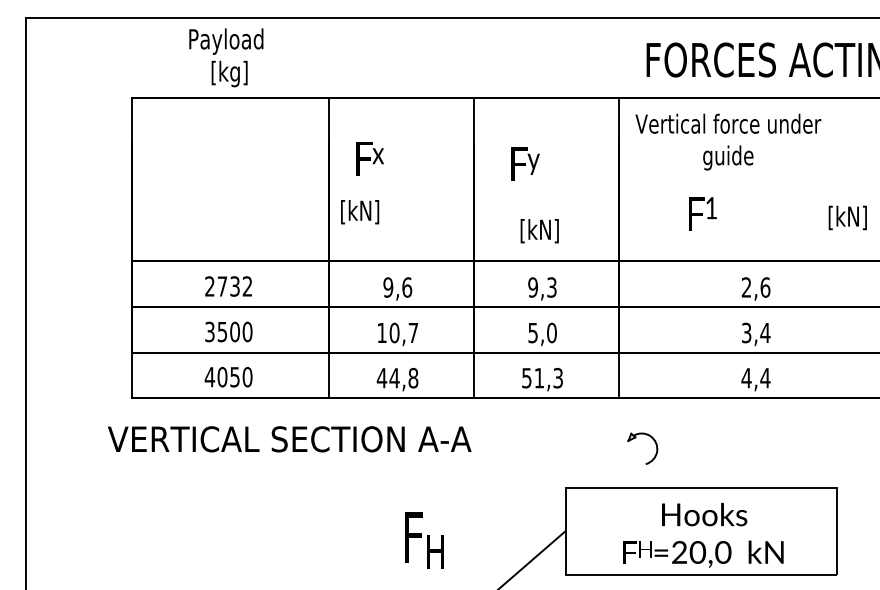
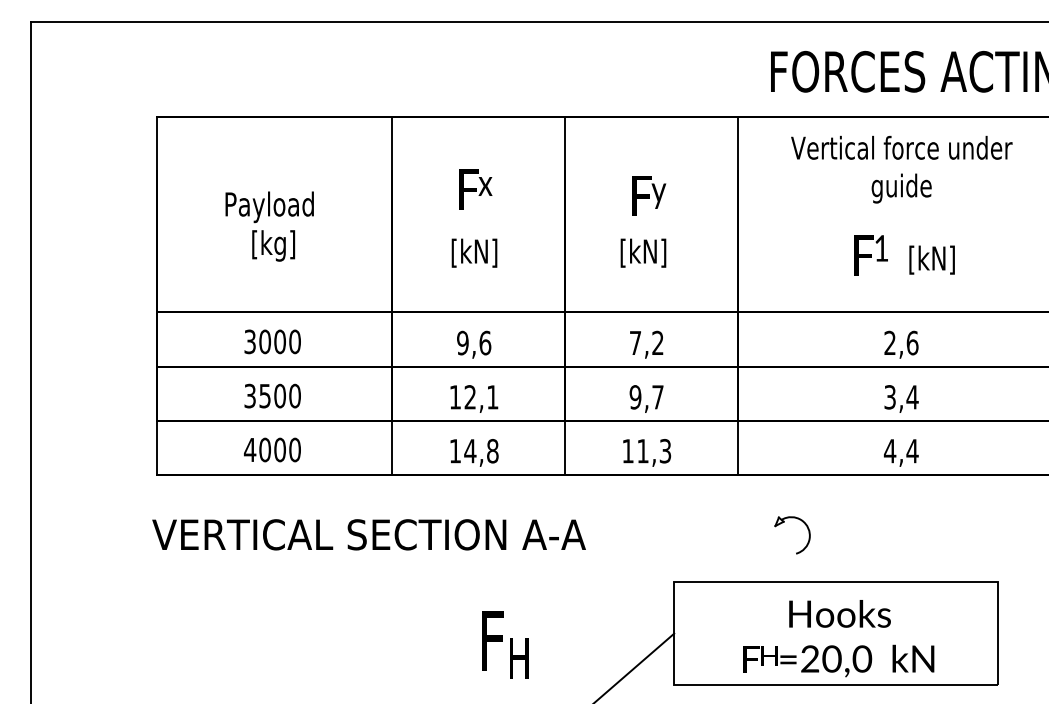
text: (226, 57) -> (269, 226), moved
text: (728, 141) -> (901, 168), moved
text: (369, 158) -> (475, 189), moved
text: (525, 163) -> (649, 195), moved
text: (360, 212) -> (475, 253), moved
text: (702, 213) -> (870, 254), moved
text: (847, 217) -> (931, 259), moved
text: (539, 231) -> (643, 253), moved
text: (228, 286) -> (272, 341), 2732 -> 3000
text: (542, 287) -> (646, 343), 9,3 -> 7,2
text: (403, 332) -> (480, 396), 10,7 -> 12,1
text: (542, 332) -> (646, 396), 5,0 -> 9,7
text: (234, 376) -> (279, 449), 4050 -> 4000
text: (381, 378) -> (454, 451), 44,8 -> 14,8
text: (526, 378) -> (627, 451), 51,3 -> 11,3
part: (635, 438) -> (783, 523), moved
text: (289, 439) -> (368, 535), moved

